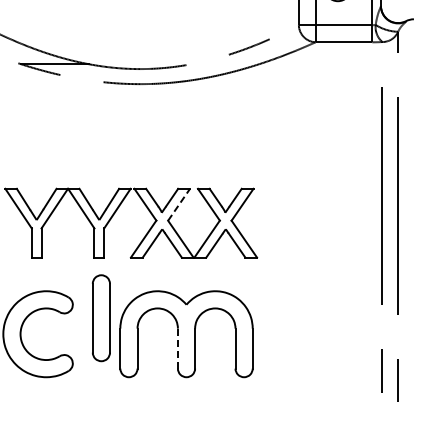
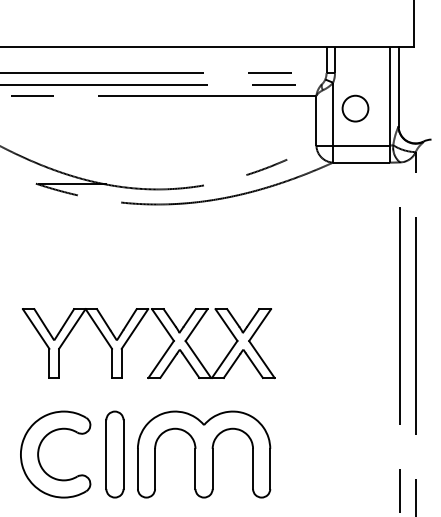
line: (178, 204) -> (196, 324), dashed -> solid
part: (100, 318) -> (114, 454), moved
line: (177, 348) -> (195, 468), dashed -> solid

